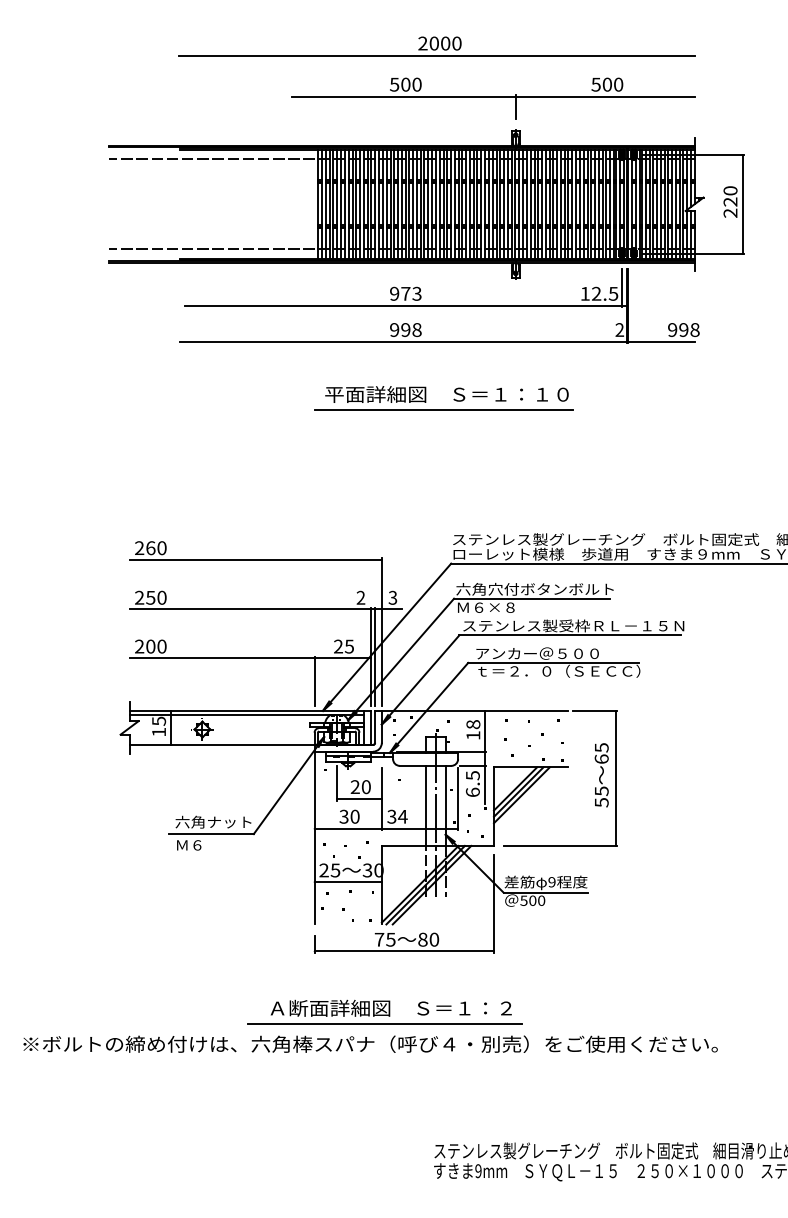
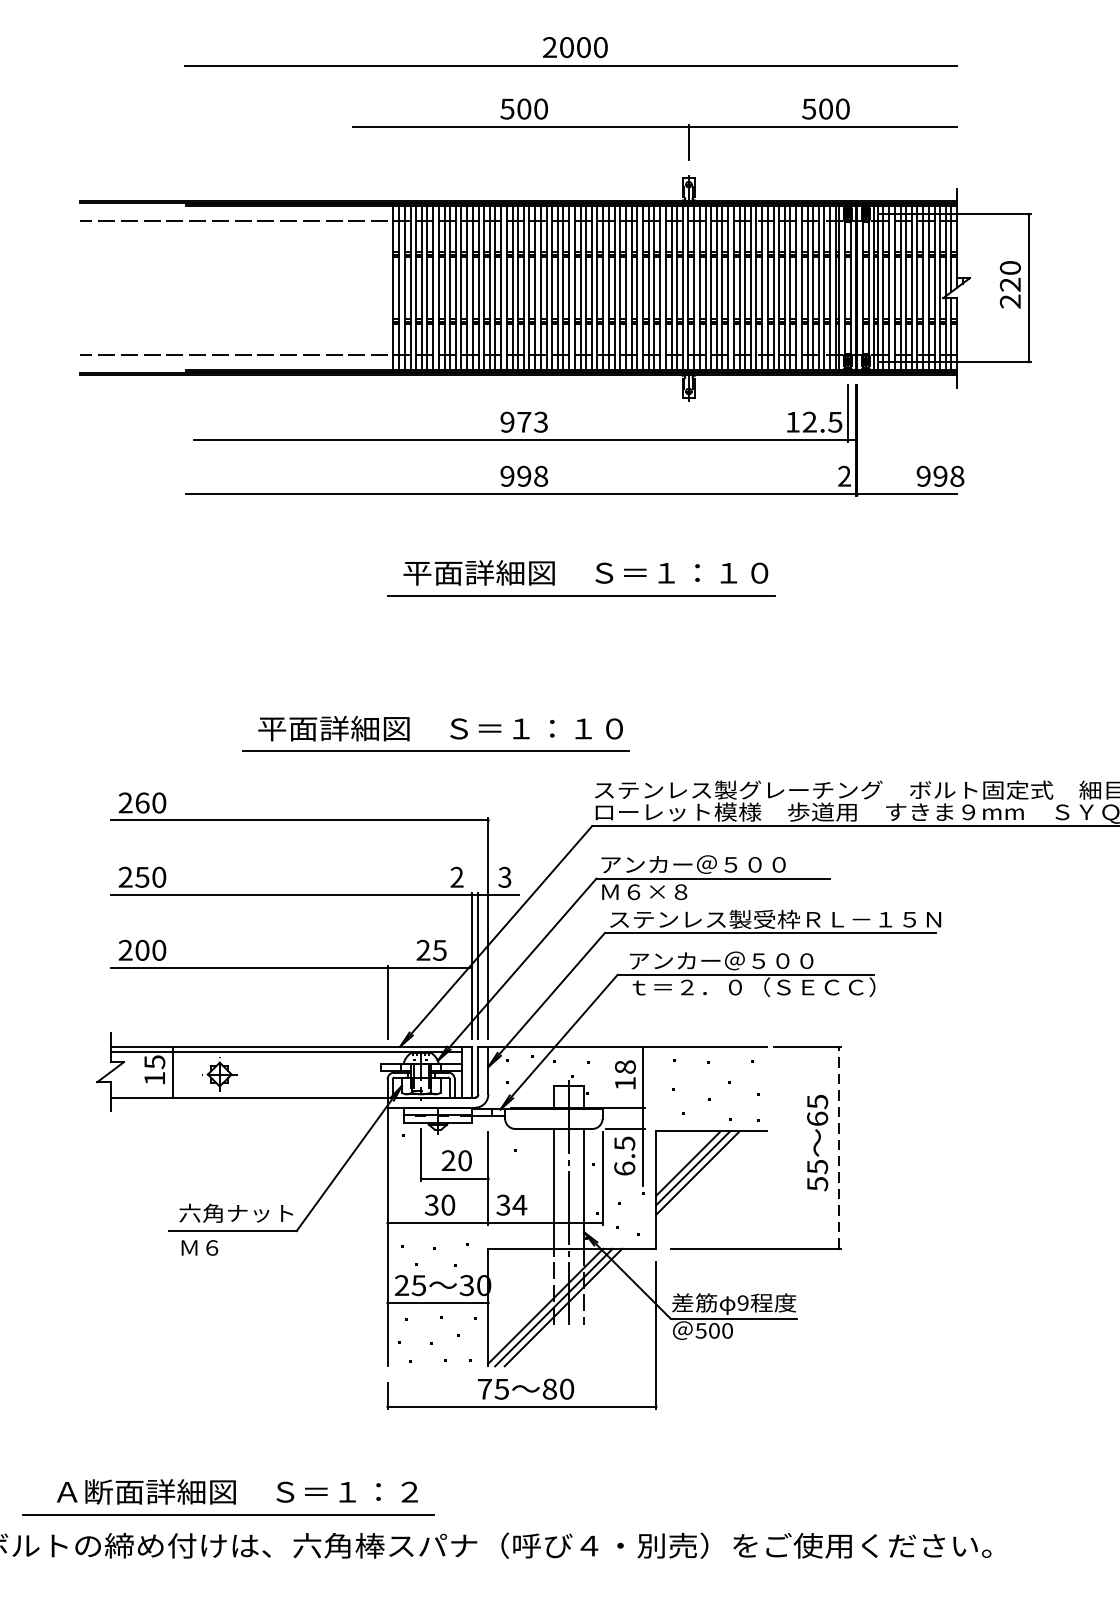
part: (356, 503) -> (450, 736), added
text: (534, 588) -> (716, 863), 六角穴付ボタンボルト -> アンカー＠５００
line: (615, 778) -> (838, 1147), solid -> dashed
part: (384, 1011) -> (227, 1496), moved

